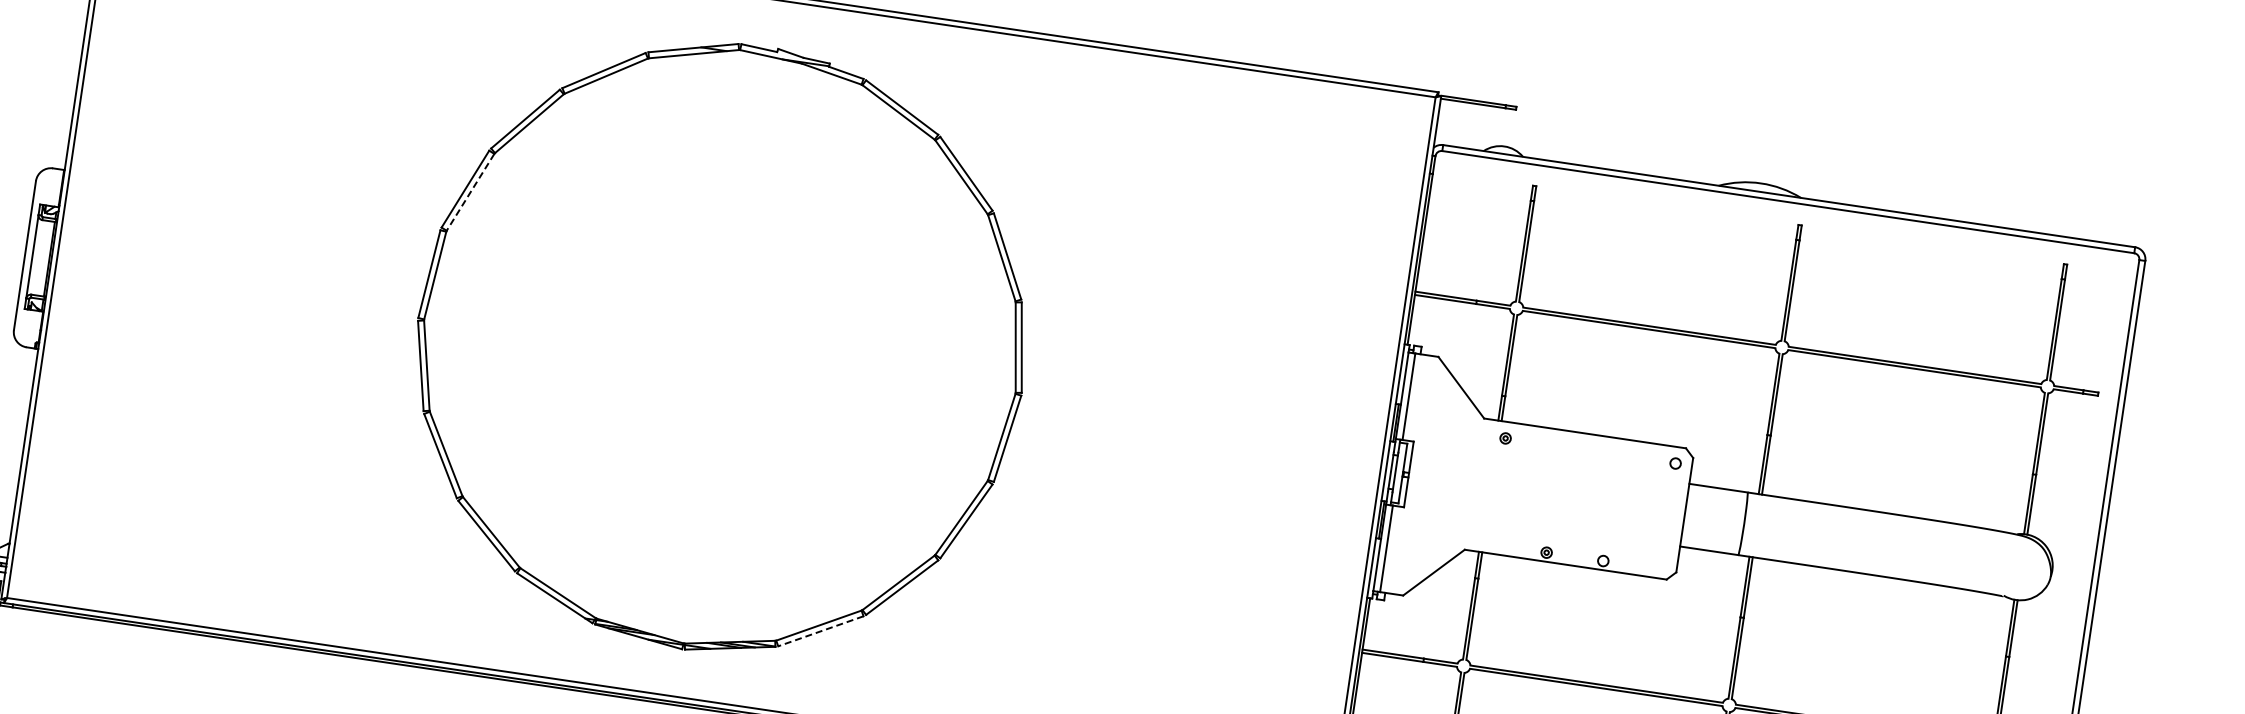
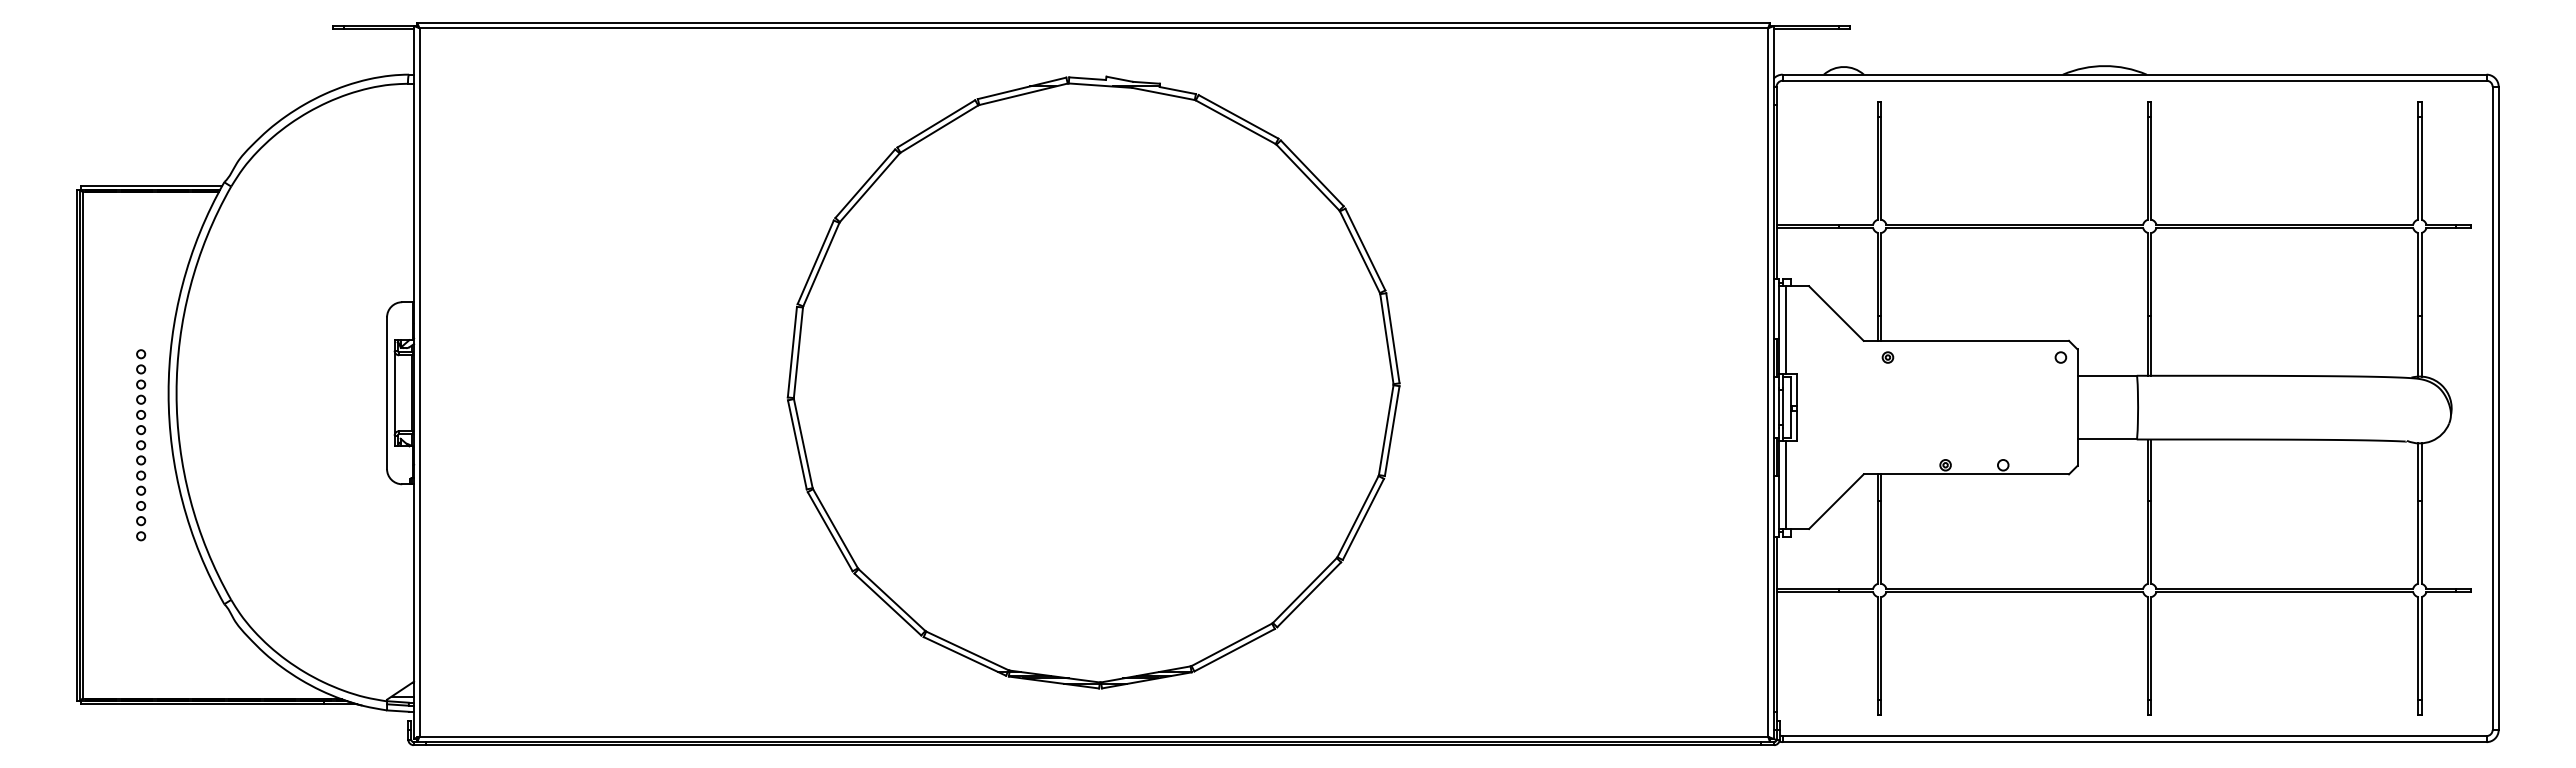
line: (470, 192) -> (821, 264), dashed -> solid
line: (820, 631) -> (1234, 650), dashed -> solid

